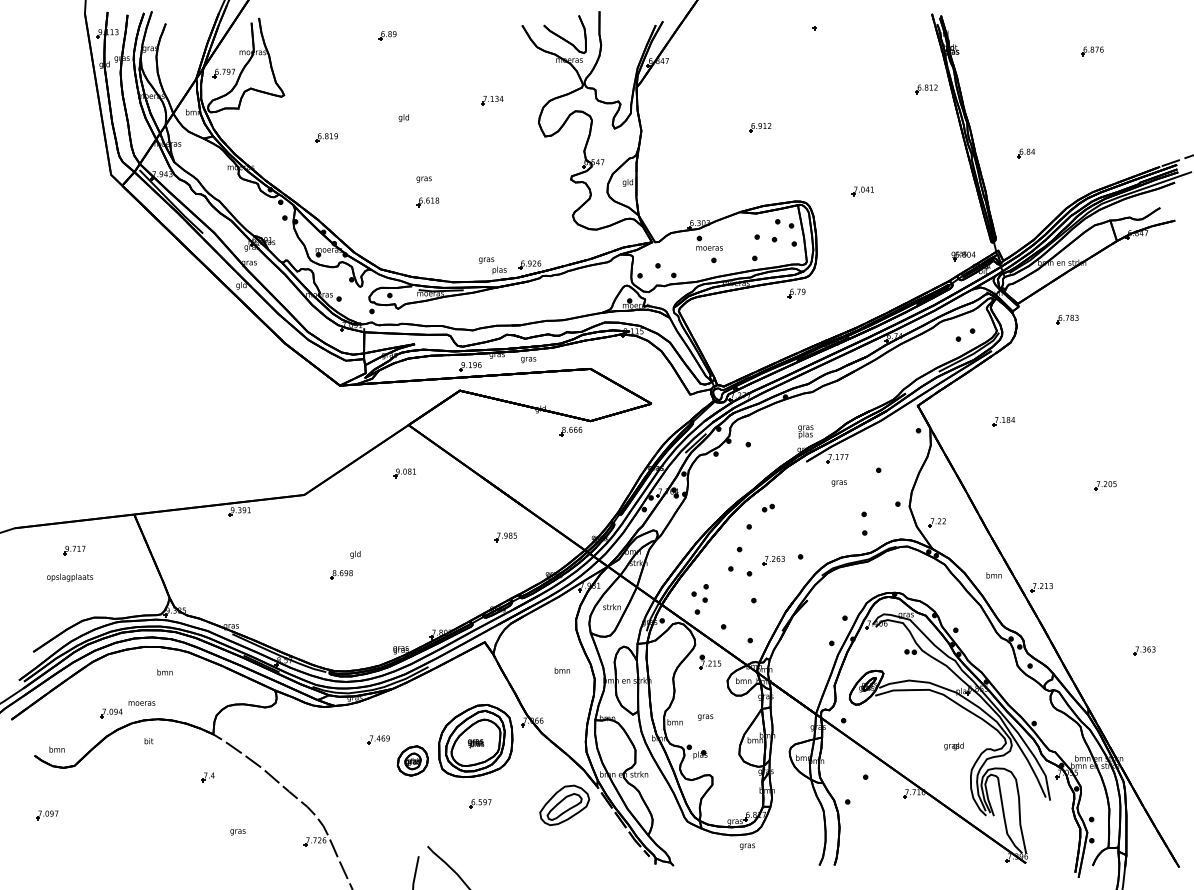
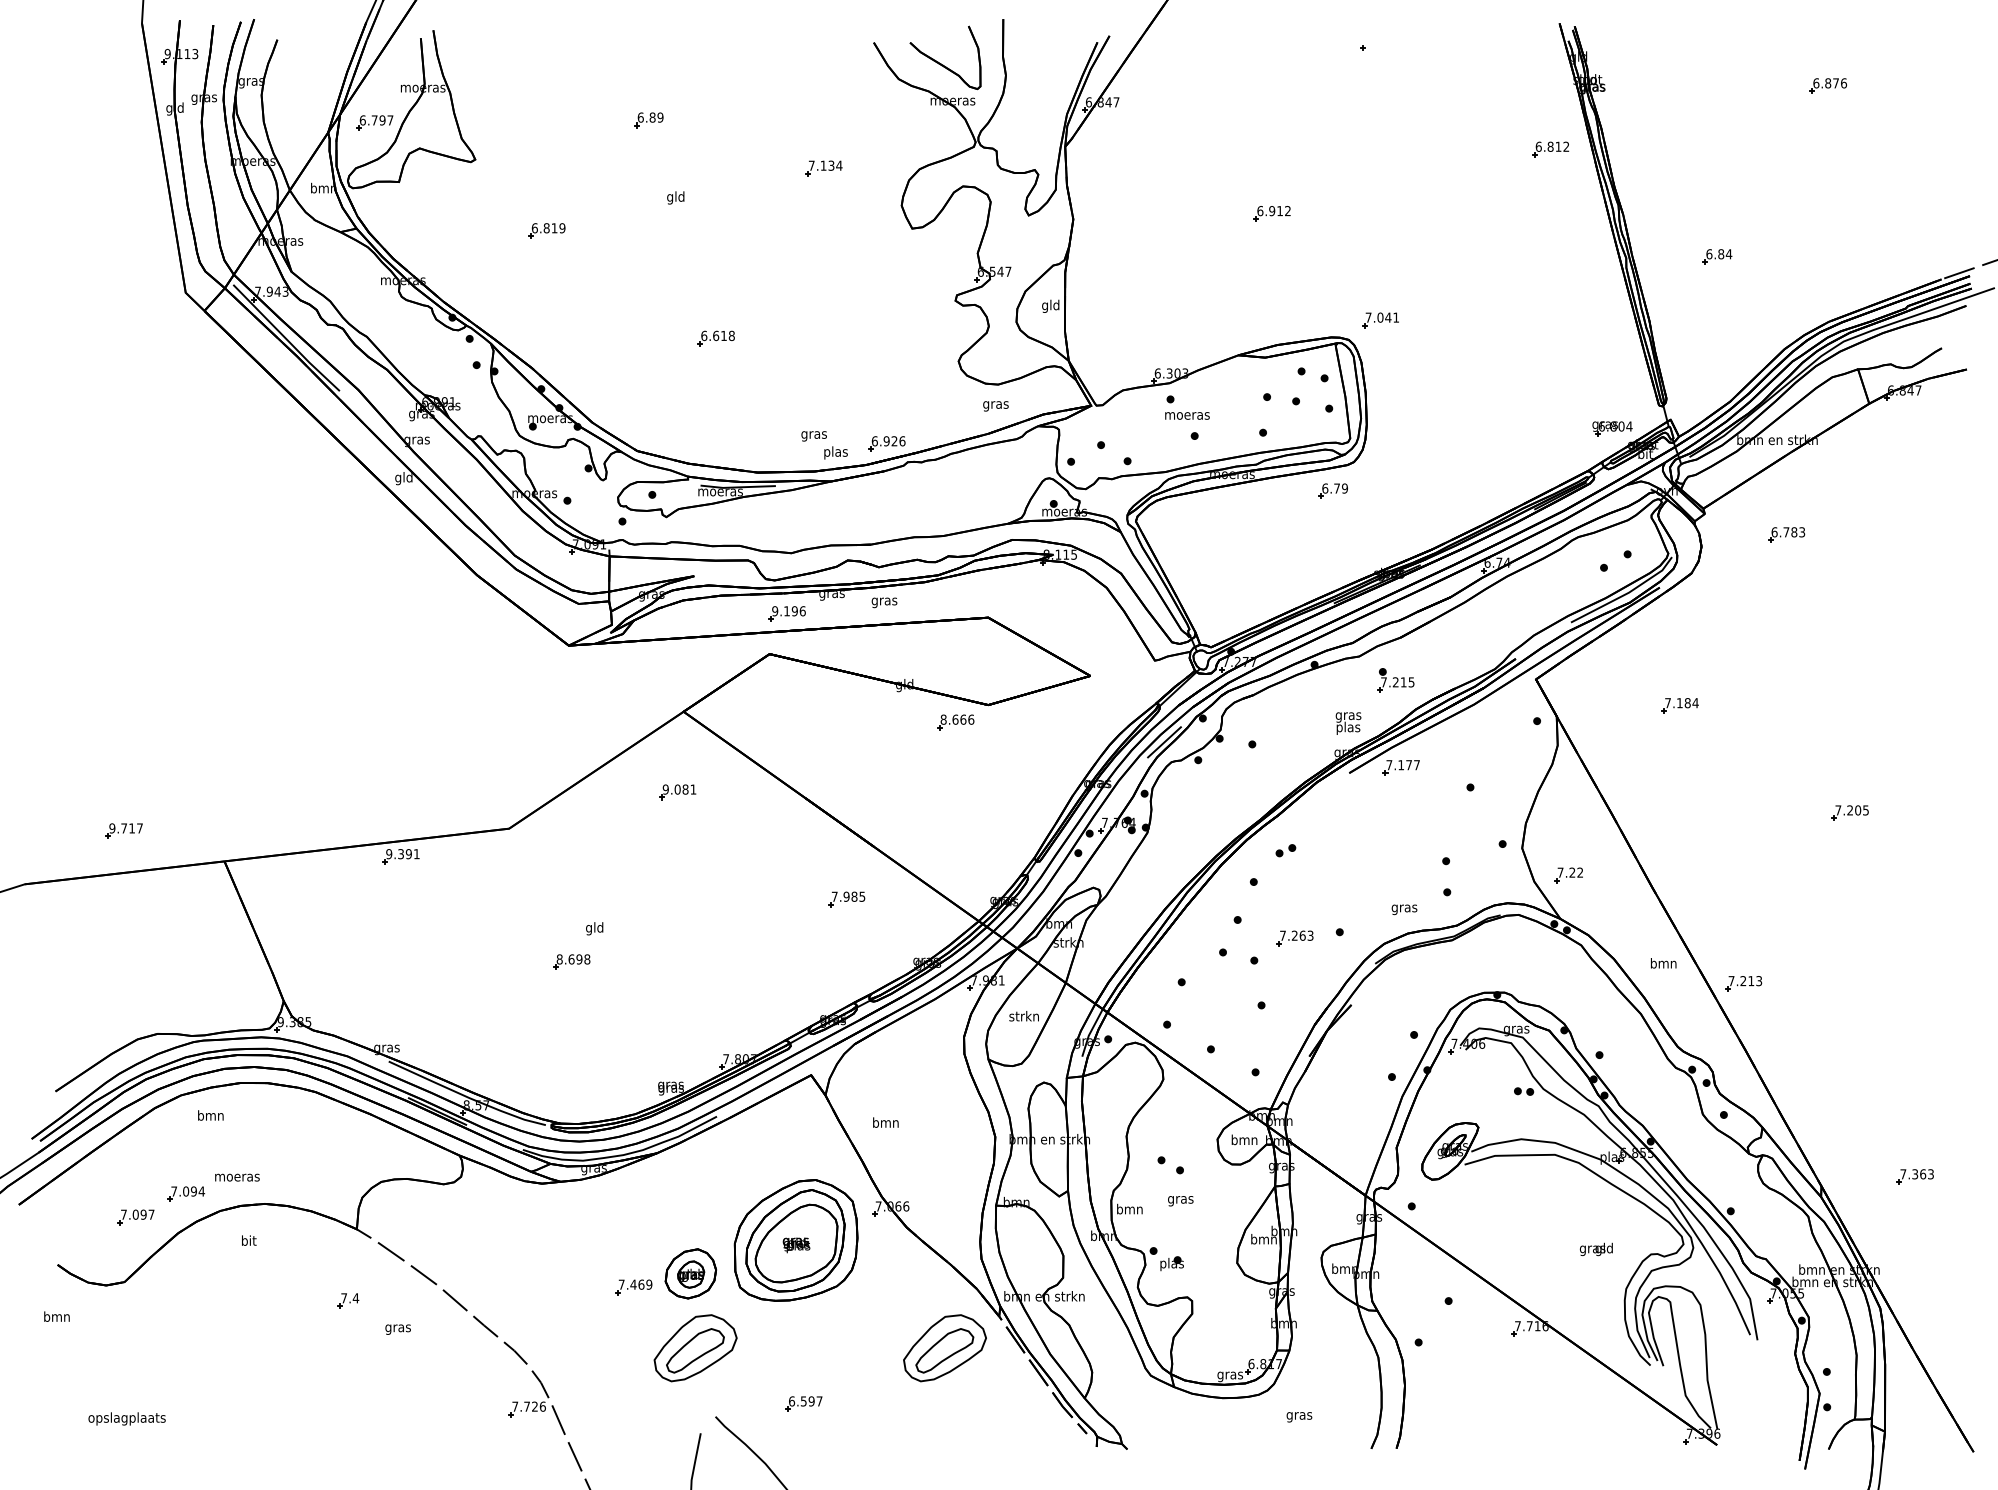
part: (387, 35) -> (648, 119), moved
text: (423, 179) -> (994, 406), moved
part: (862, 191) -> (1379, 320), moved
text: (838, 483) -> (1403, 909), moved
part: (74, 550) -> (124, 831), moved
text: (70, 577) -> (127, 1418), moved
part: (699, 596) -> (1170, 1164), moved
part: (1144, 650) -> (1915, 1175), moved
part: (710, 661) -> (1396, 678), moved
text: (561, 670) -> (884, 1122), moved
text: (164, 672) -> (209, 1115), moved
part: (378, 739) -> (633, 1286), moved
text: (56, 749) -> (55, 1316), moved
part: (480, 803) -> (804, 1403), moved
part: (415, 805) -> (695, 1348), added
part: (47, 815) -> (136, 1217), moved
text: (237, 832) -> (397, 1329), moved
text: (747, 846) -> (1299, 1416), moved

